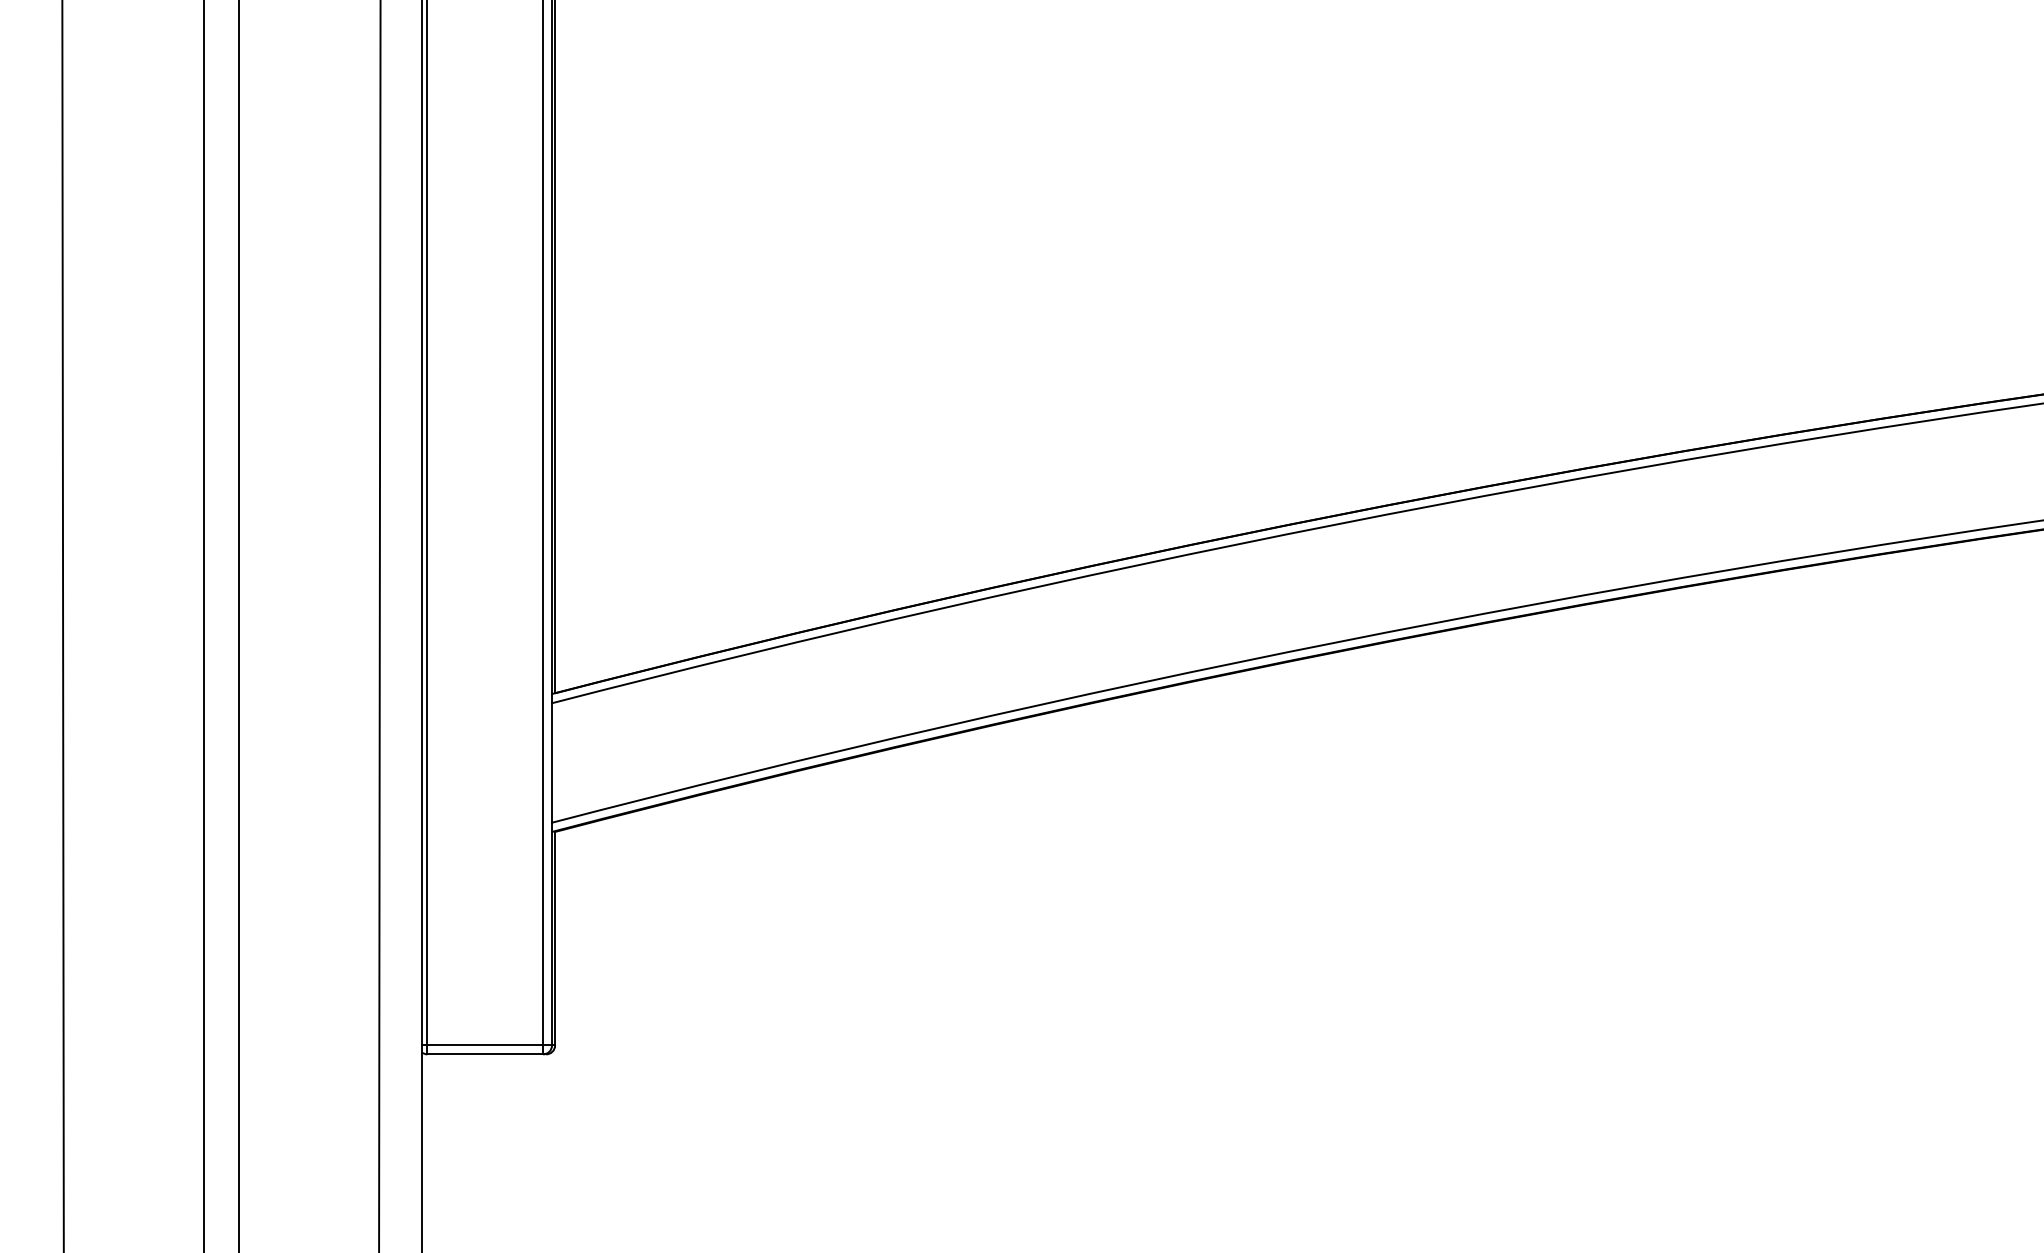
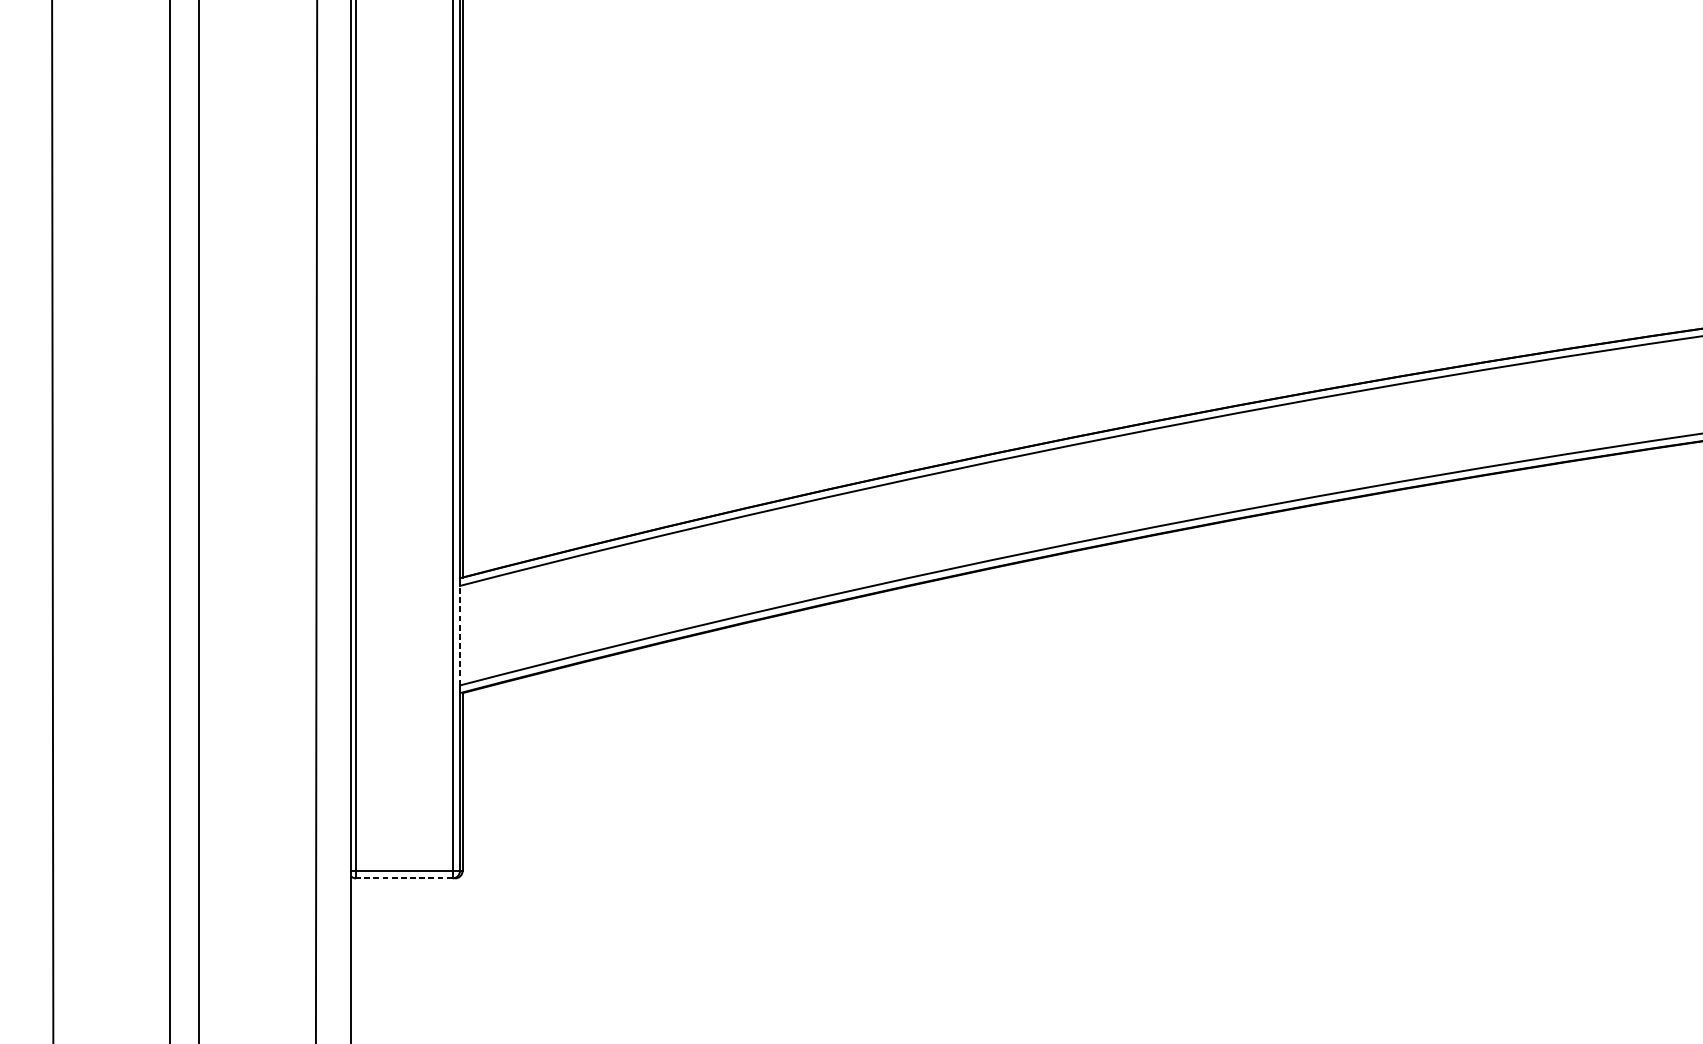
line: (552, 762) -> (460, 635), solid -> dashed
line: (485, 1054) -> (404, 878), solid -> dashed

